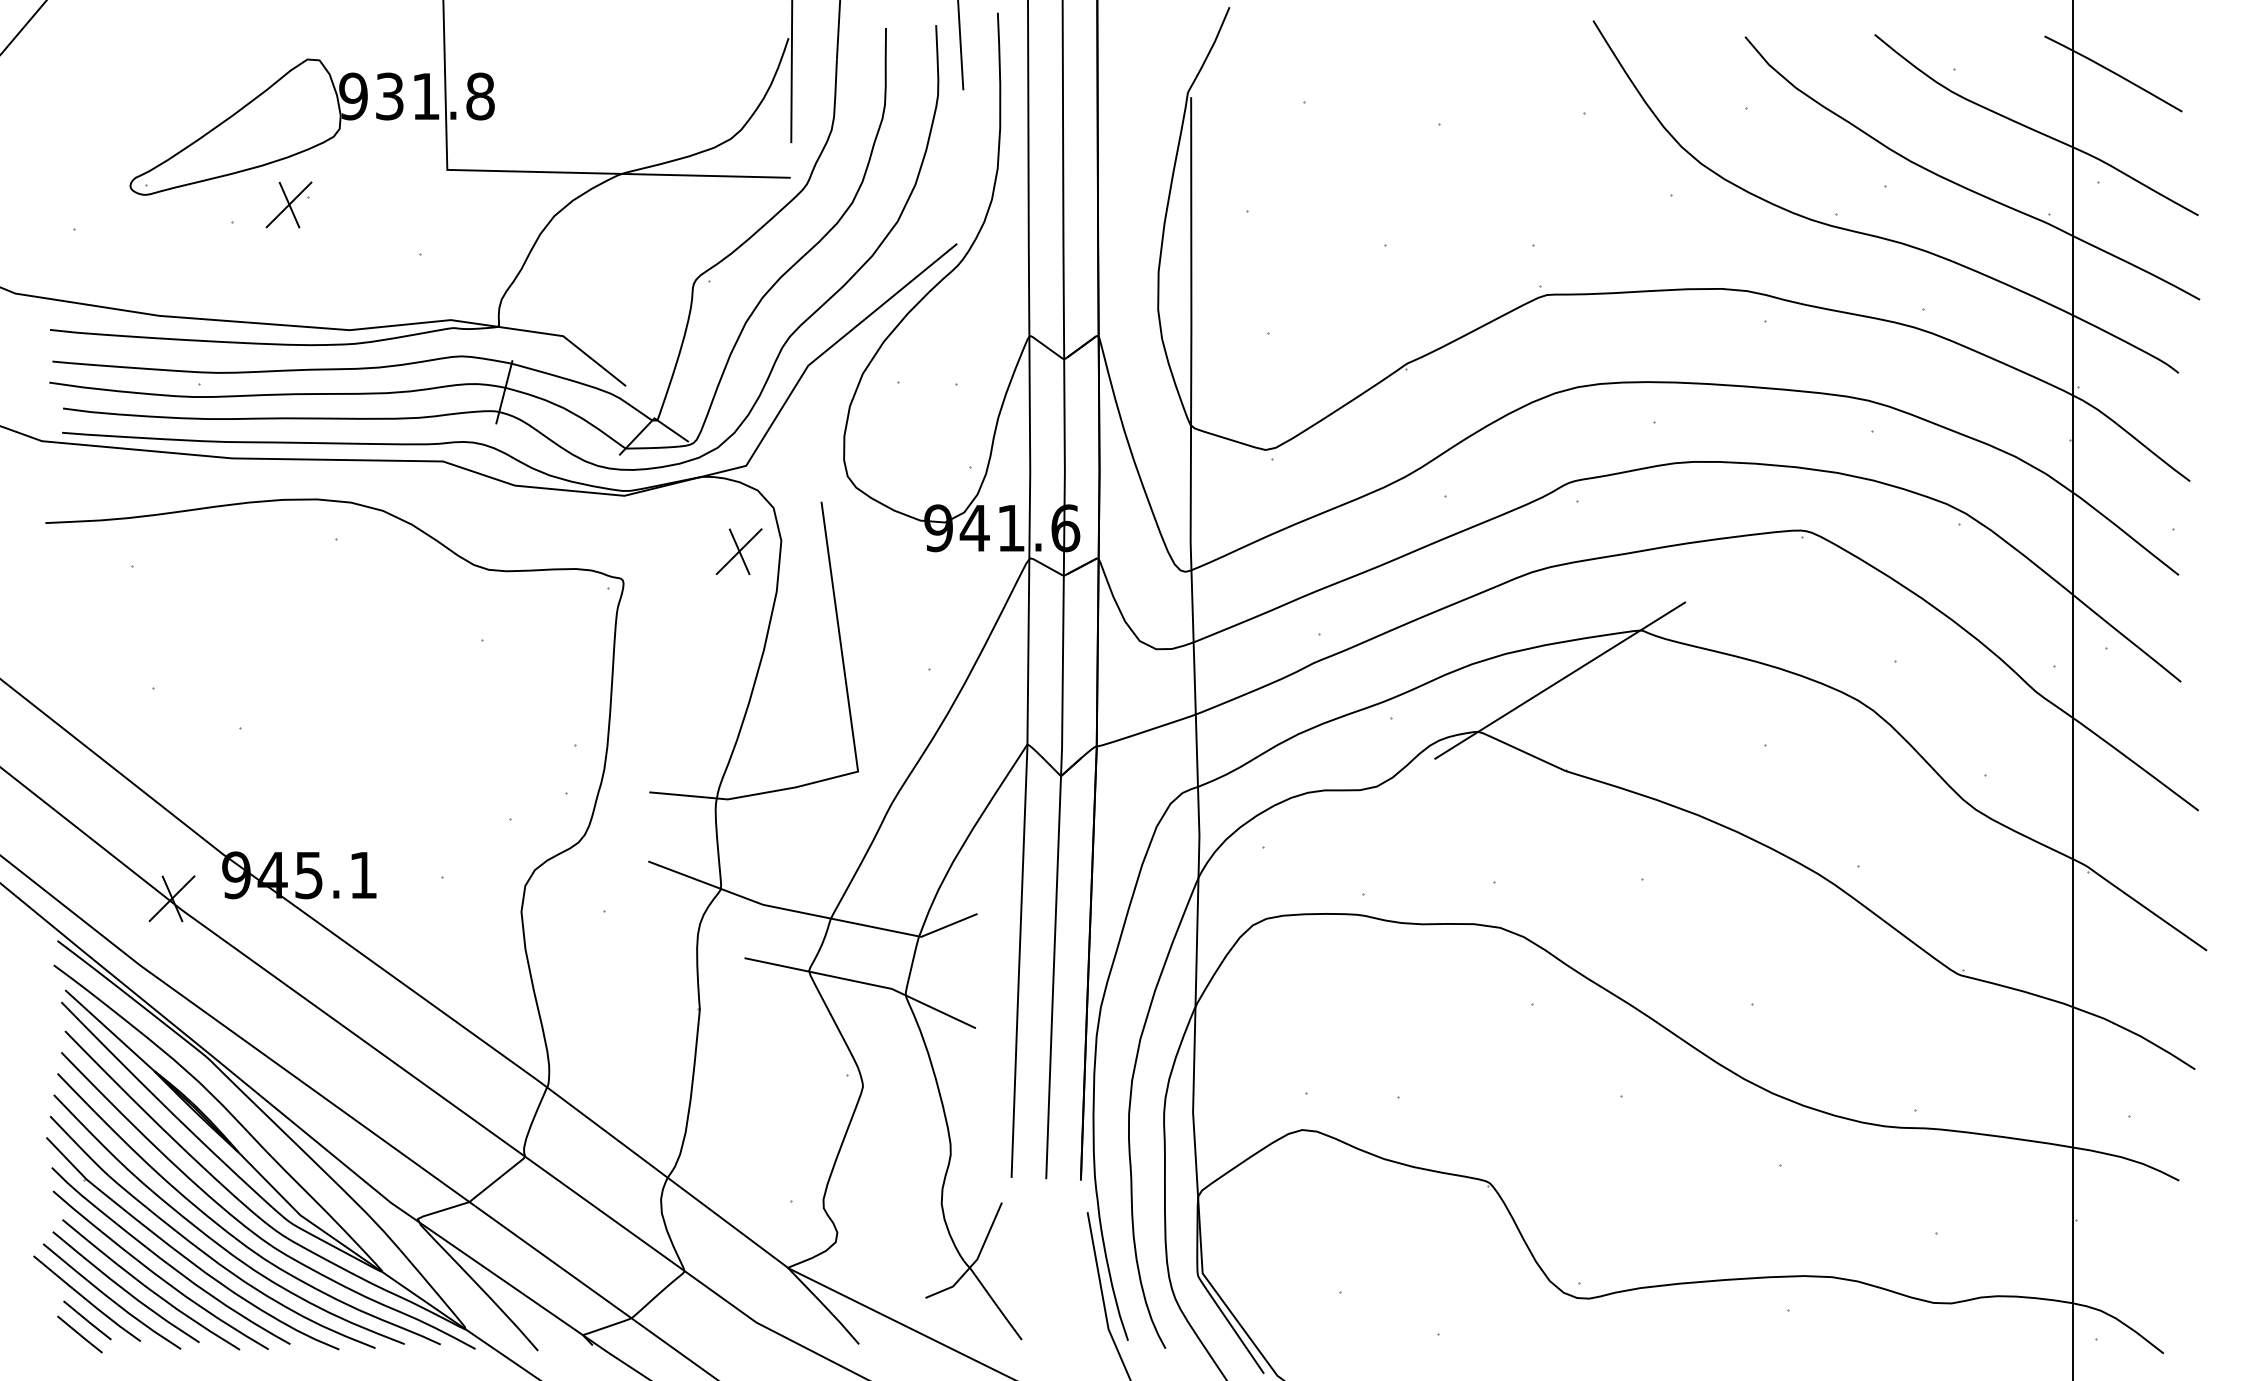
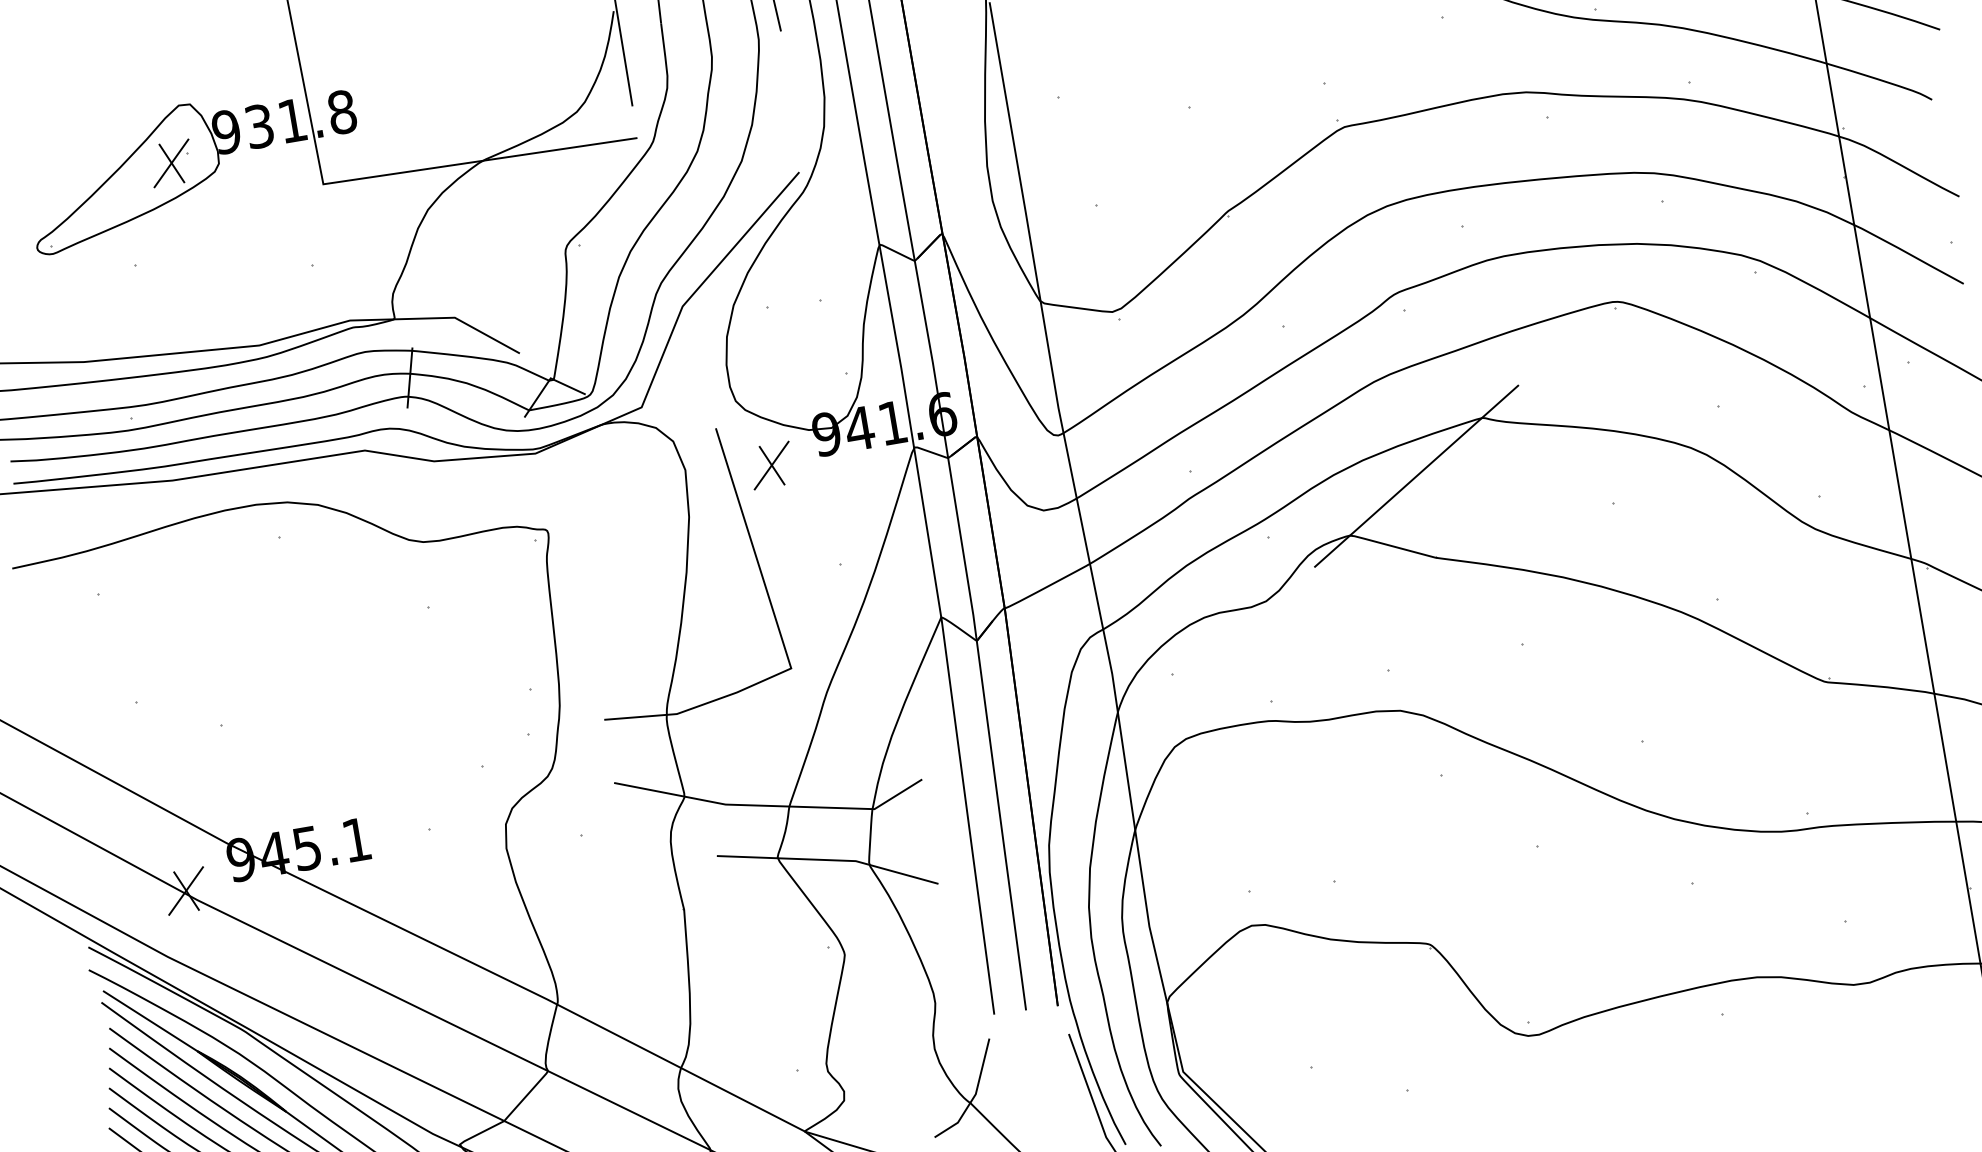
part: (288, 204) -> (170, 163), moved
part: (739, 551) -> (771, 465), moved

